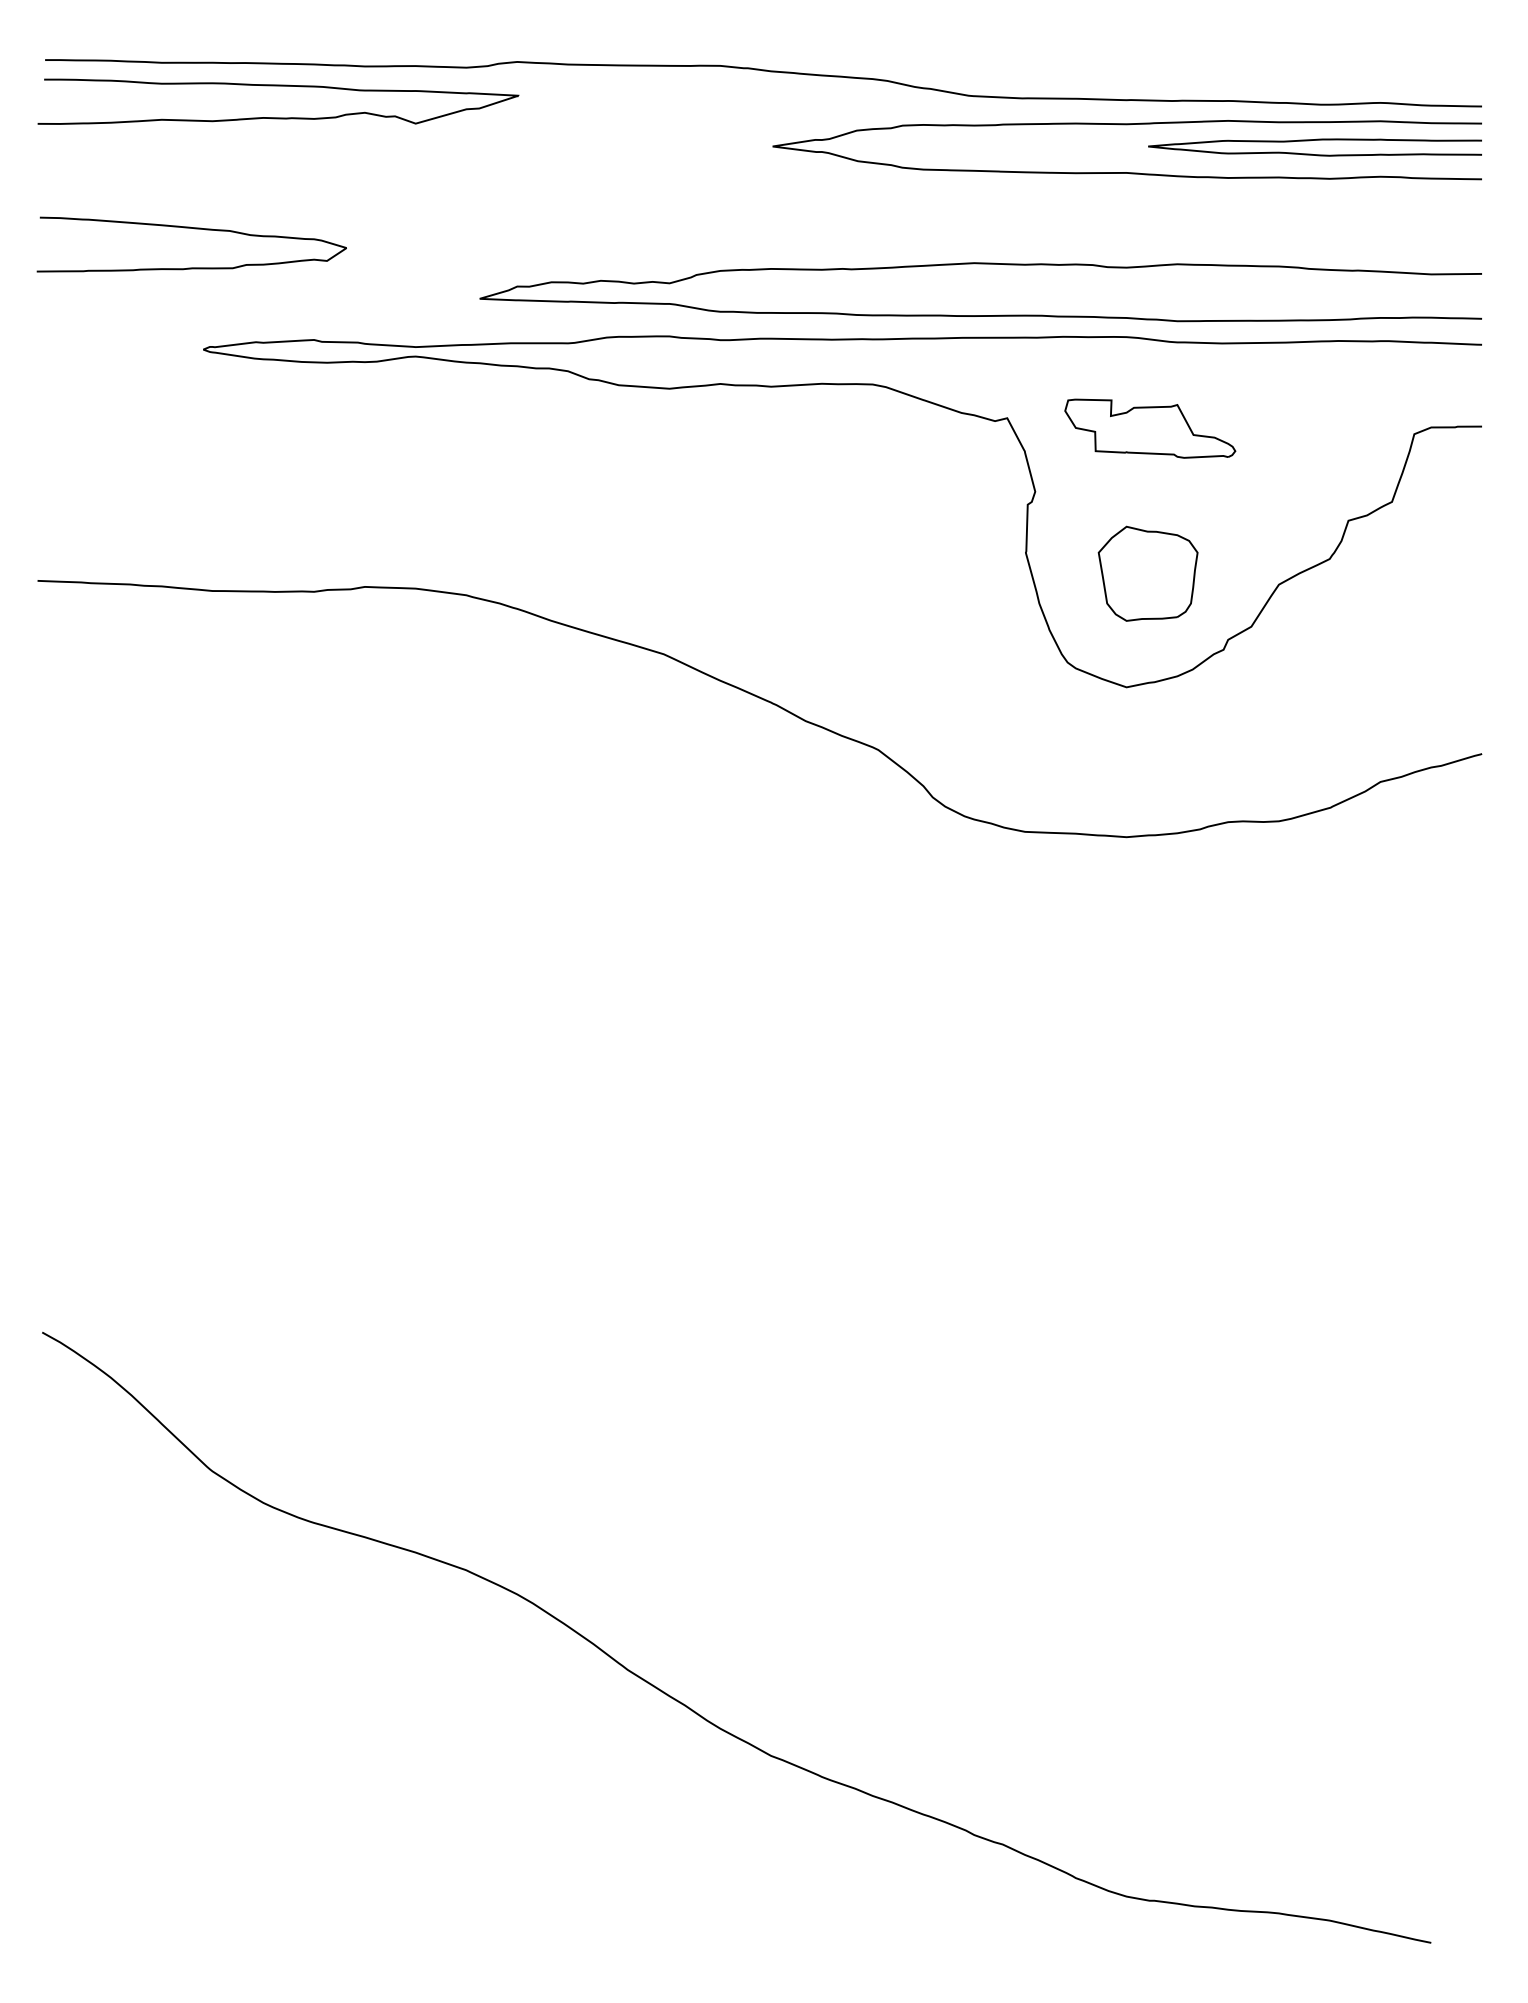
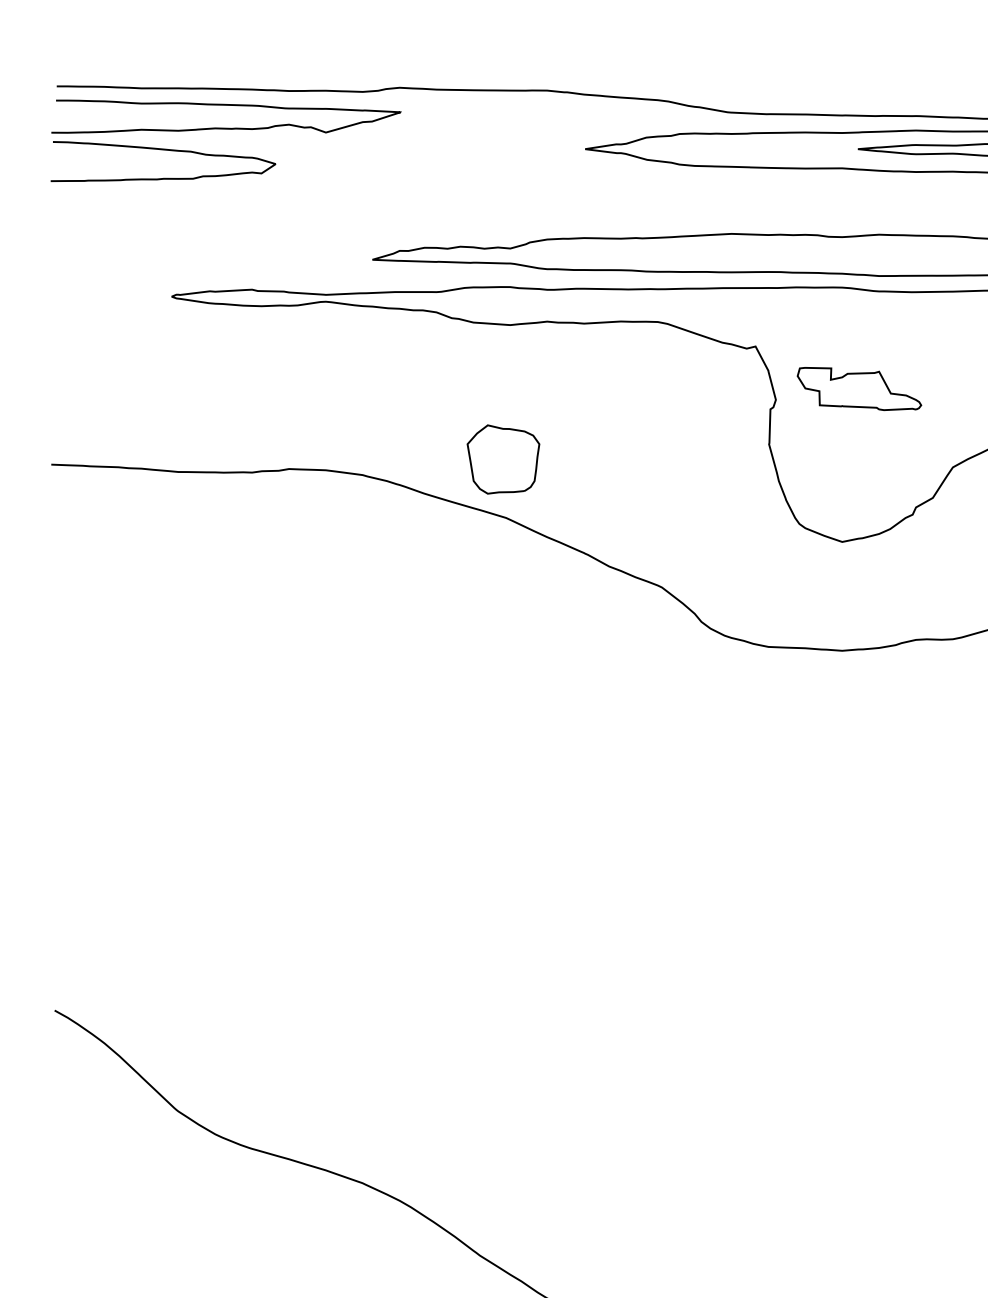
curve: (194, 229) -> (165, 150), moved
part: (1150, 428) -> (859, 388), moved
part: (1147, 573) -> (502, 459), moved

